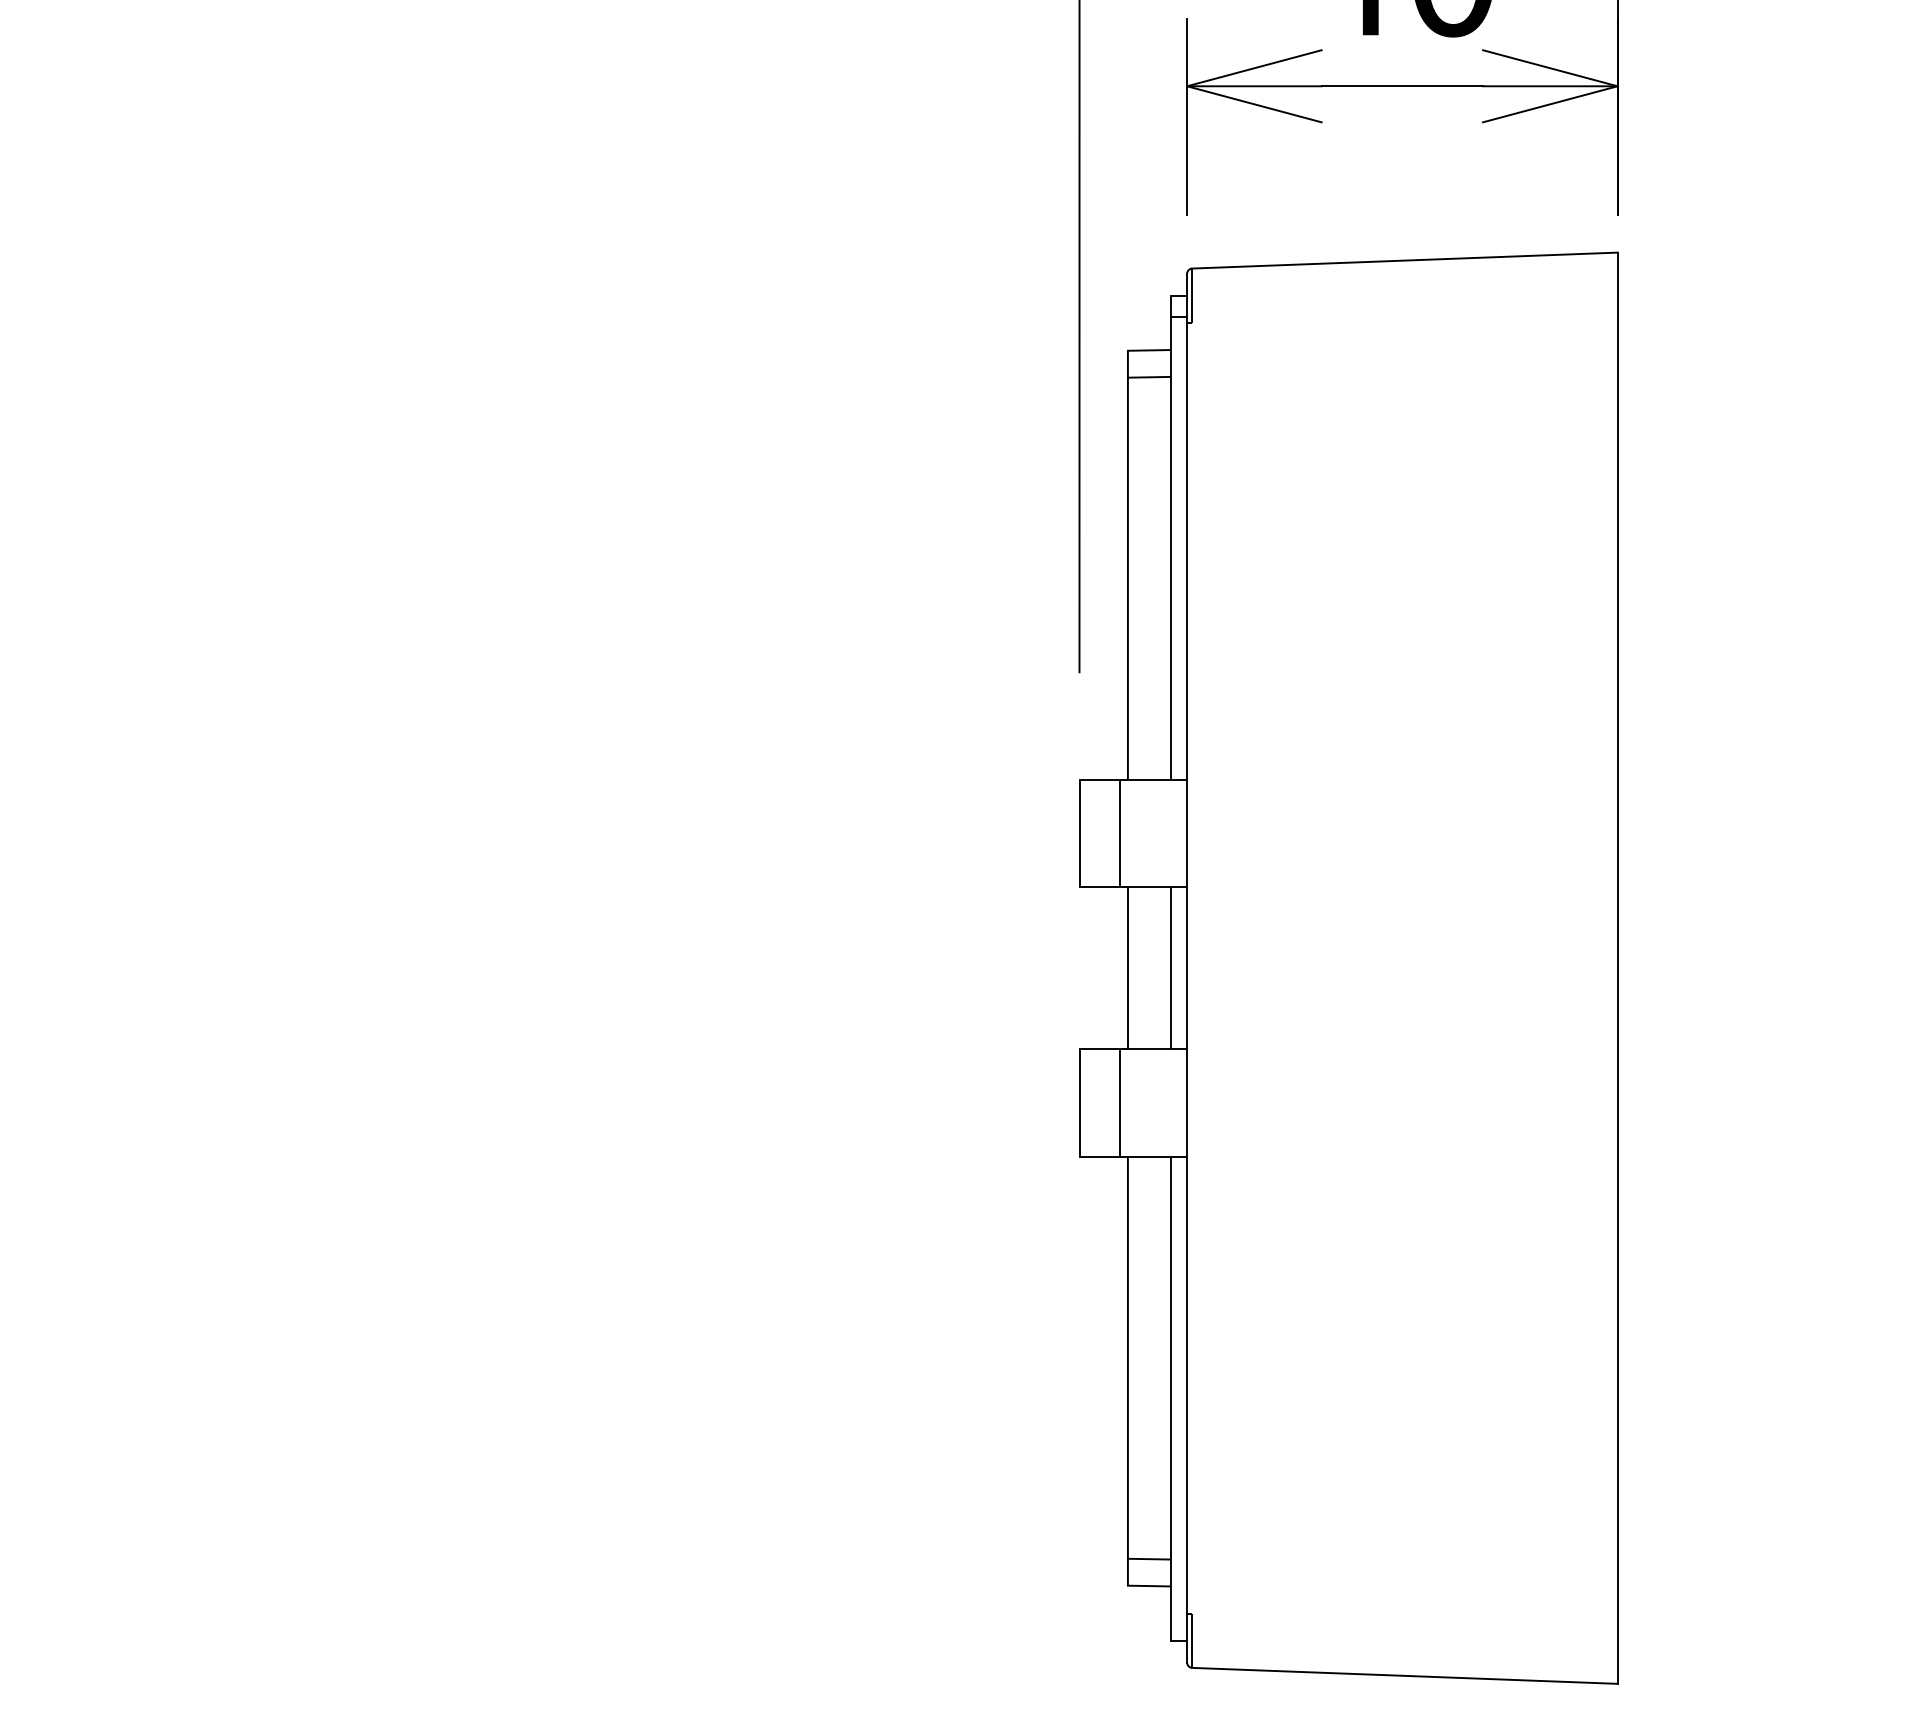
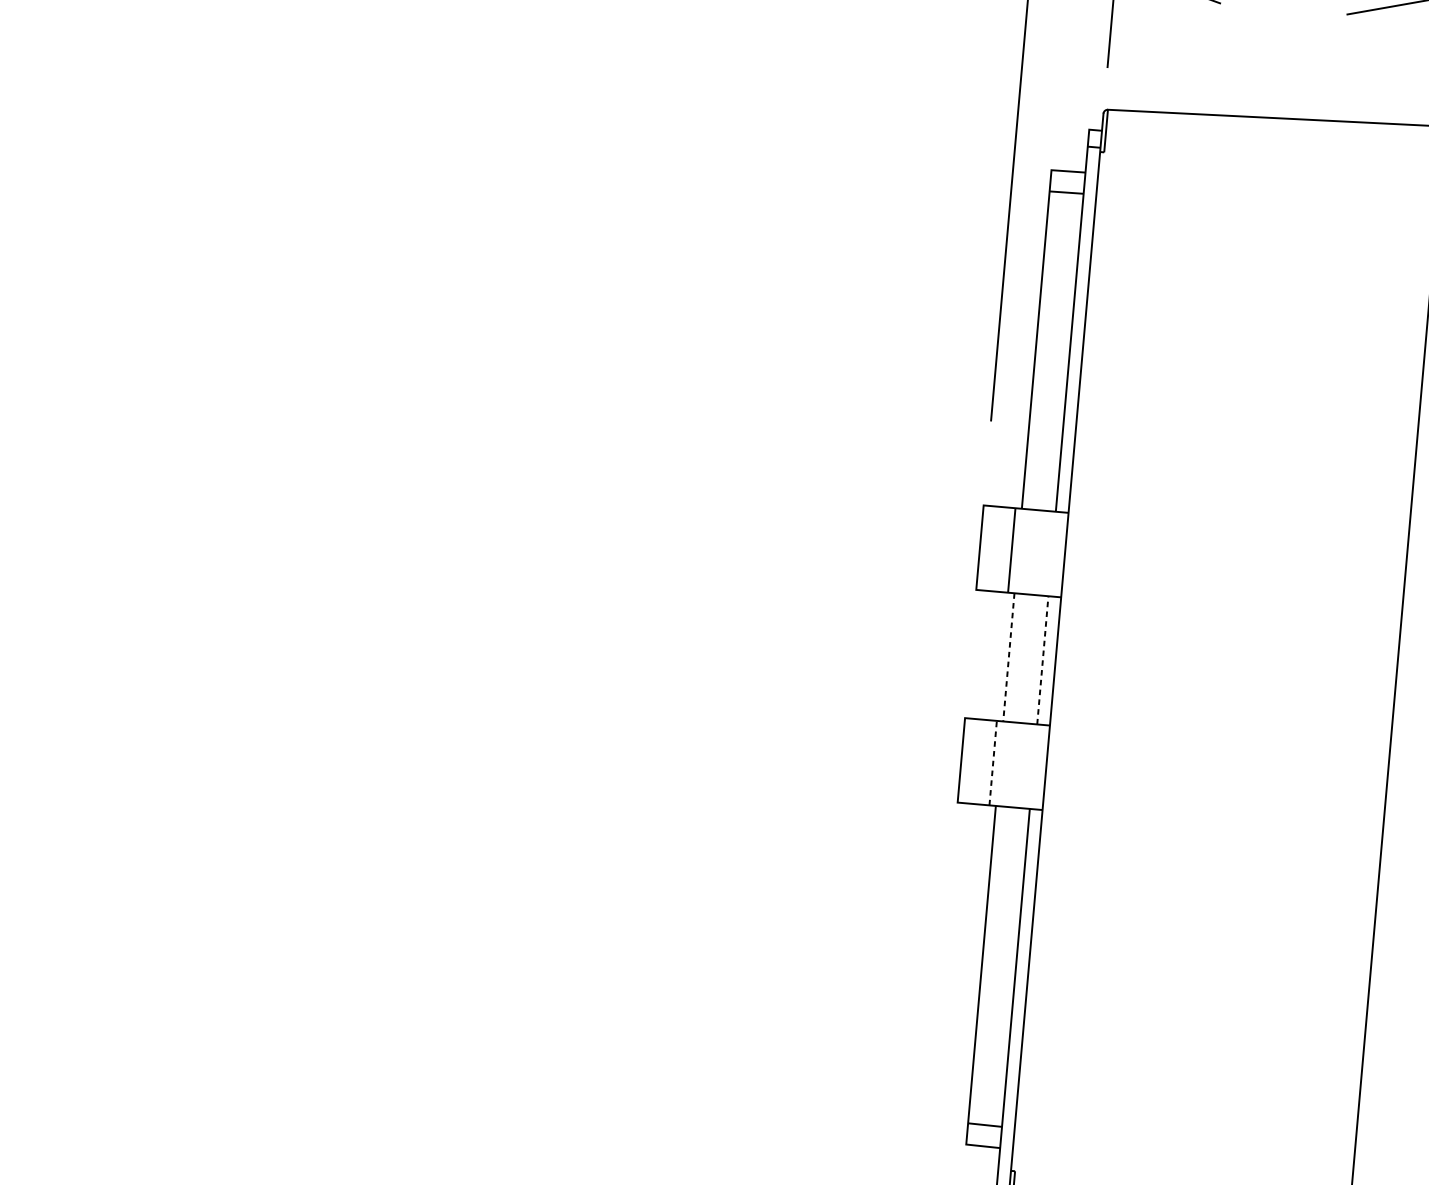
line: (1170, 967) -> (1042, 659), solid -> dashed
line: (1127, 968) -> (1008, 657), solid -> dashed
line: (1119, 1103) -> (992, 763), solid -> dashed

